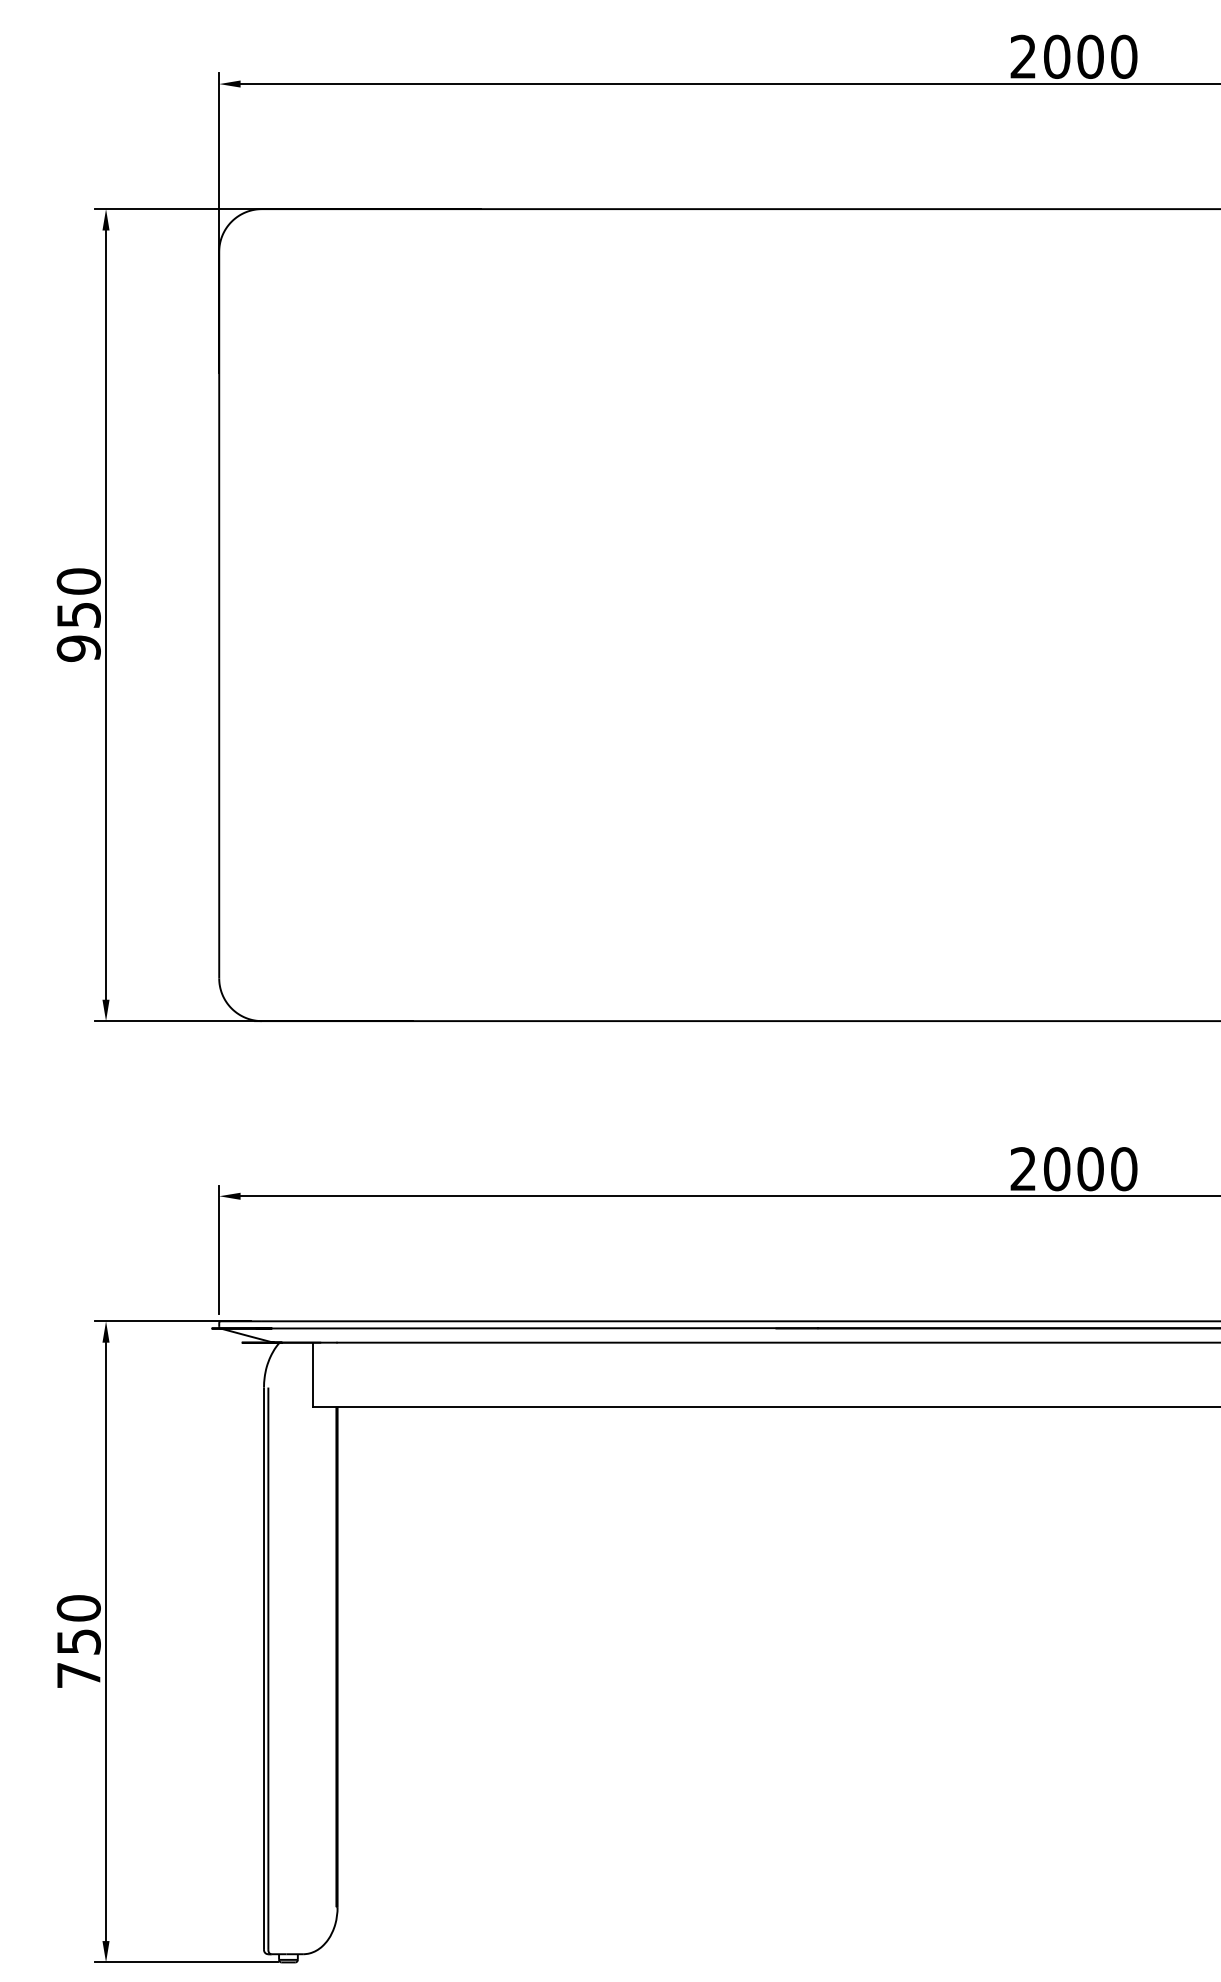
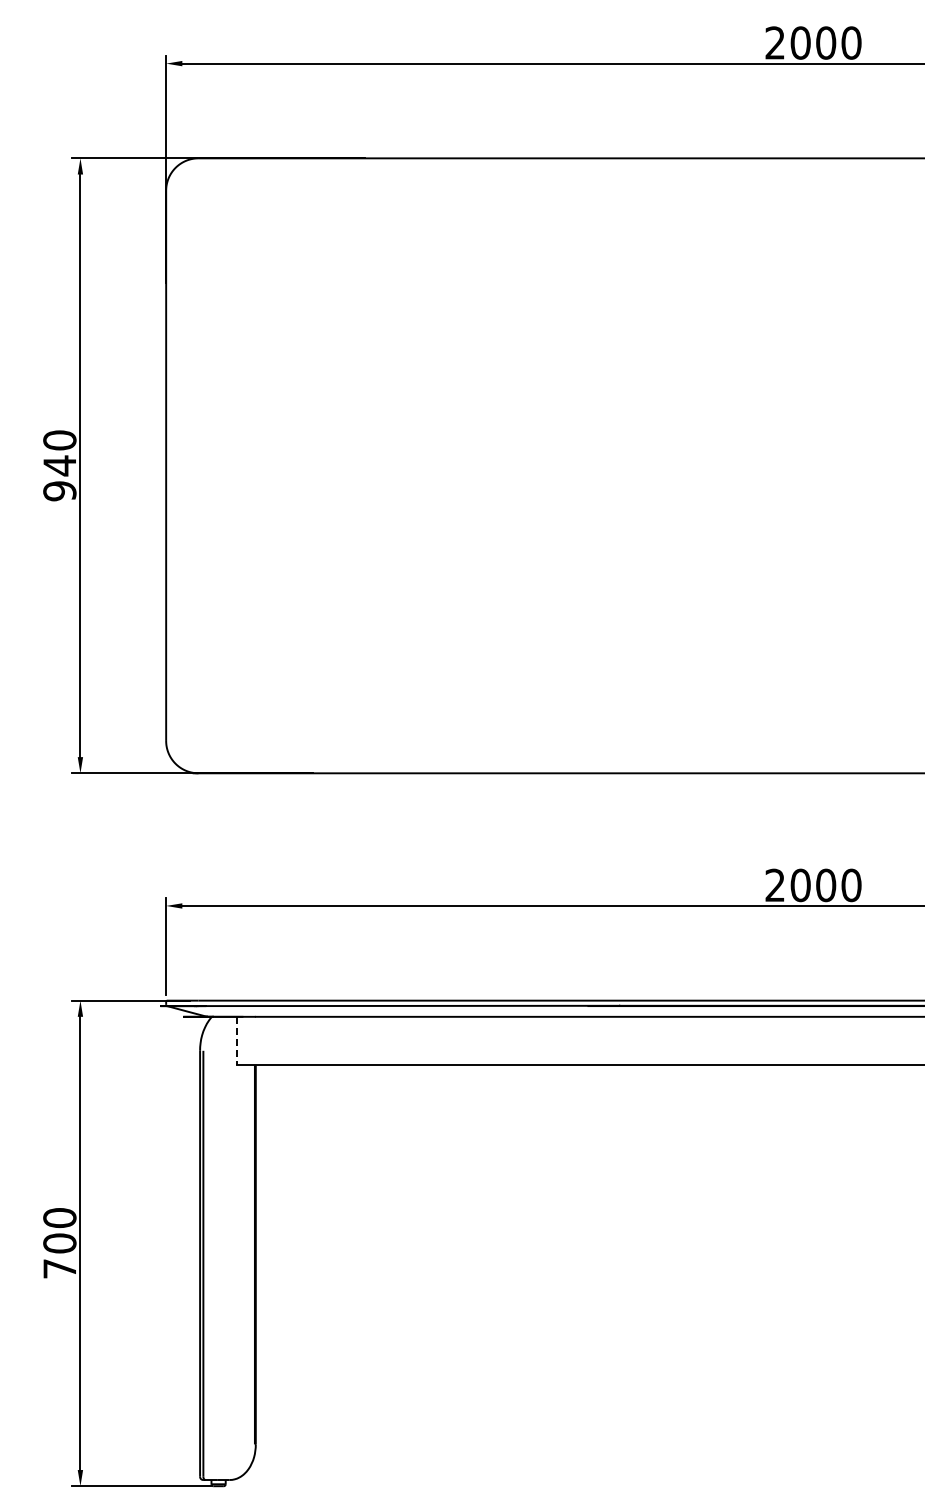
text: (78, 614) -> (59, 465), 950 -> 940
line: (313, 1375) -> (237, 1041), solid -> dashed
text: (78, 1641) -> (59, 1243), 750 -> 700

